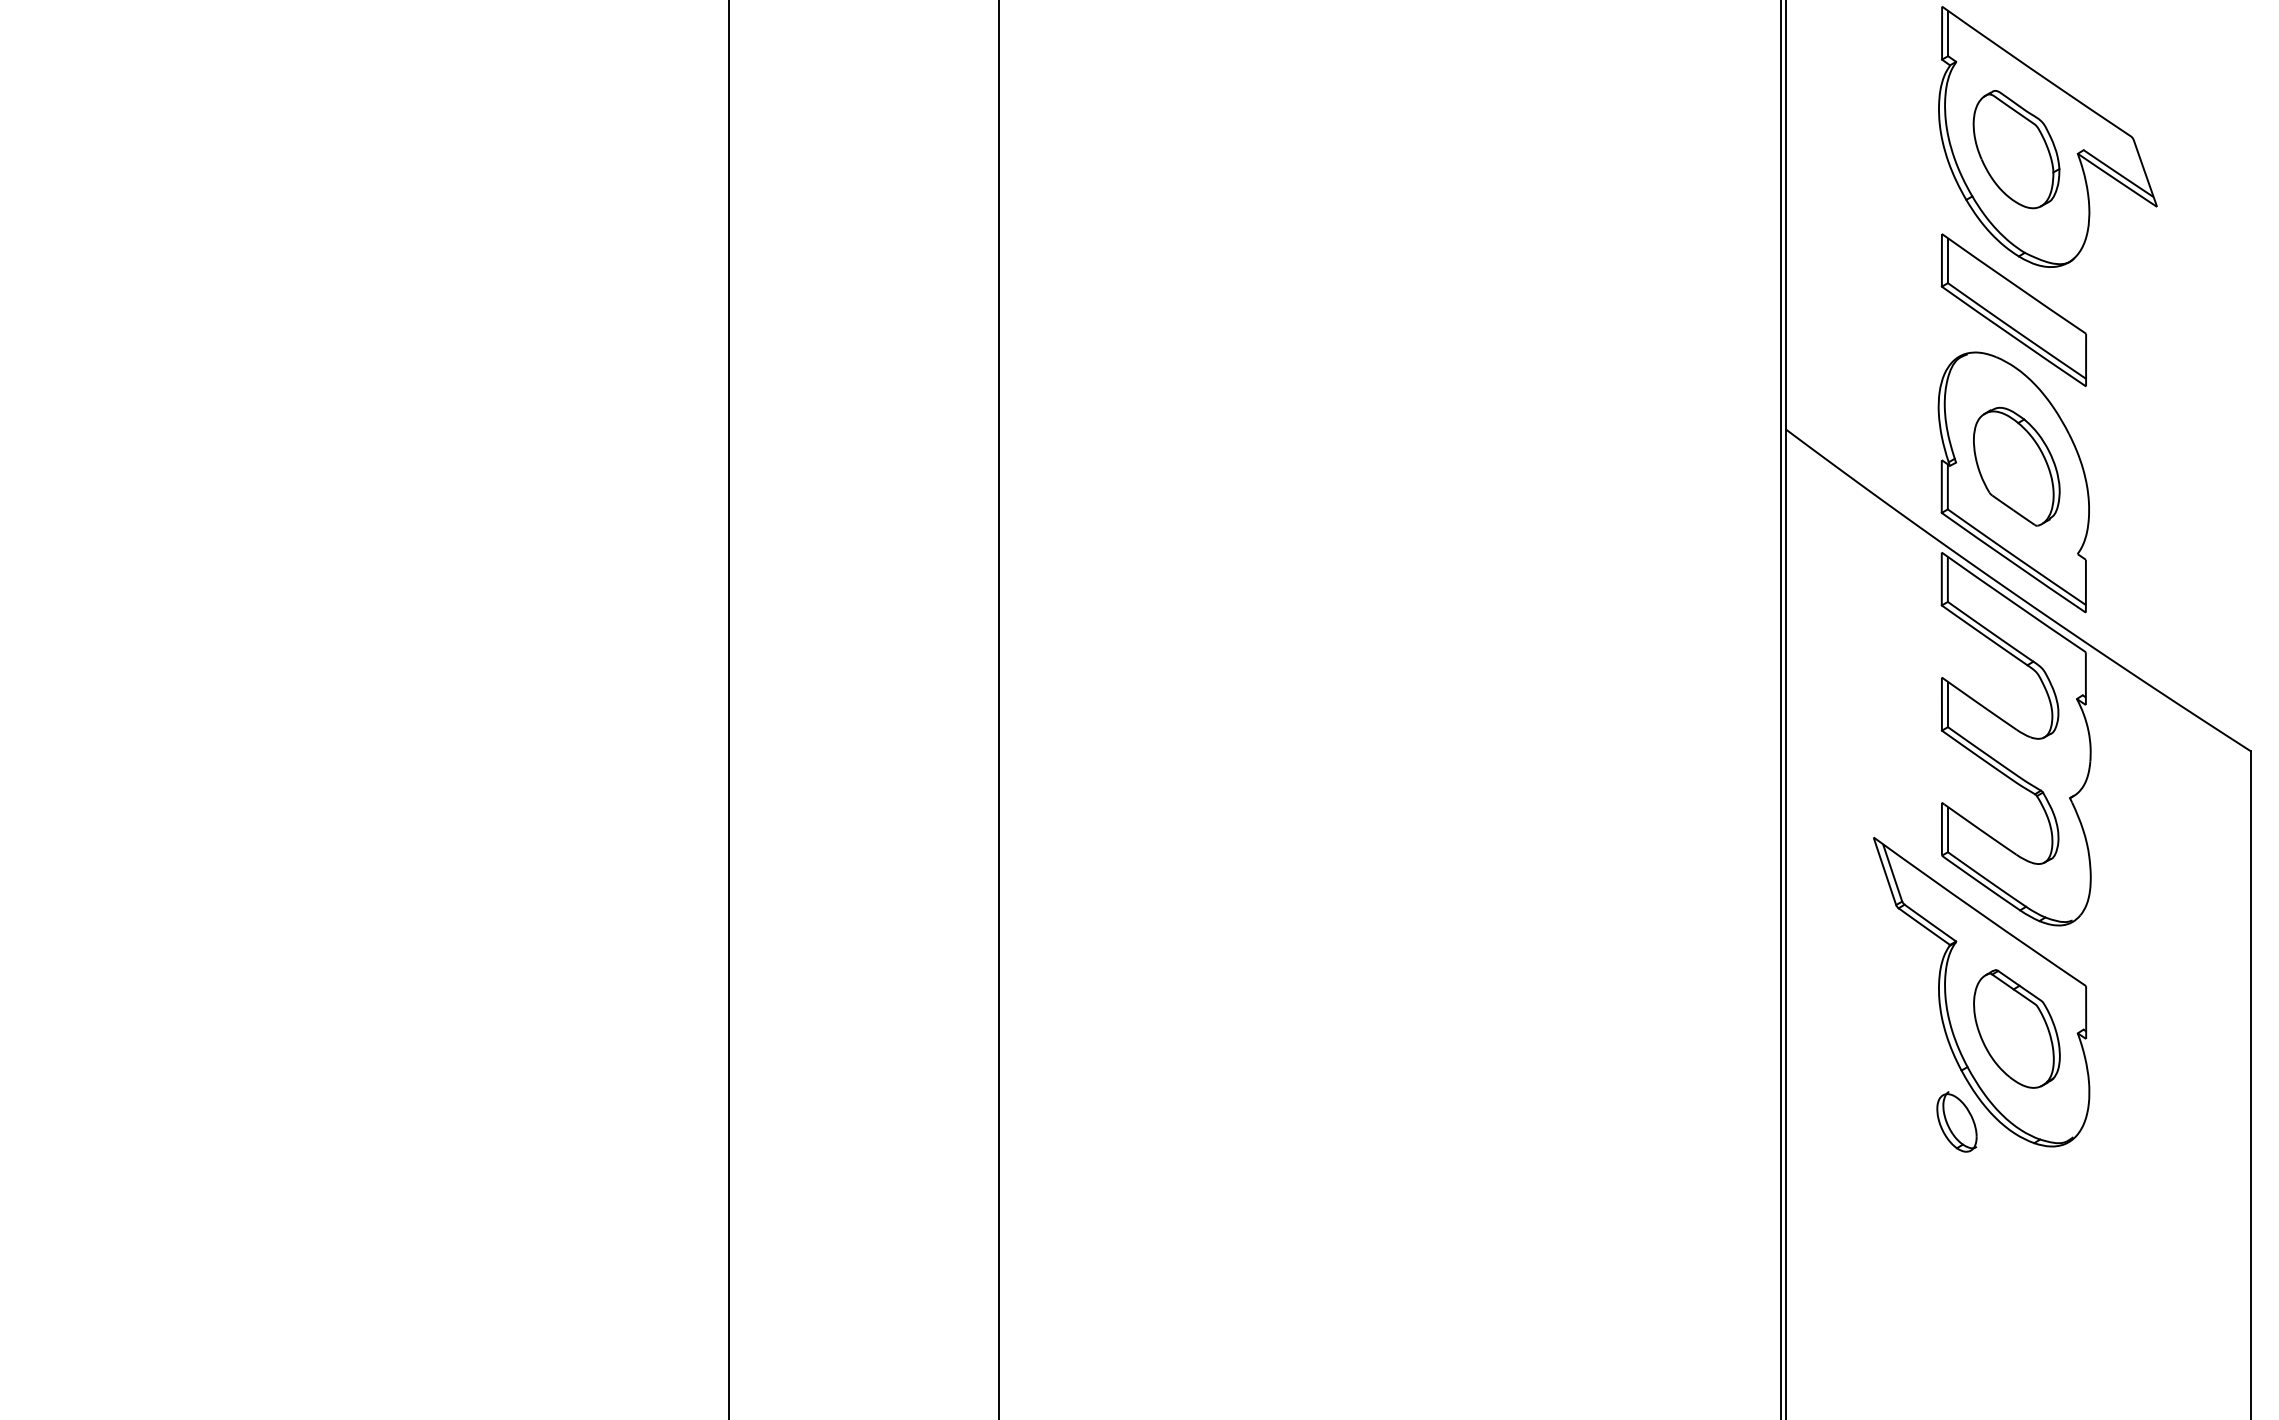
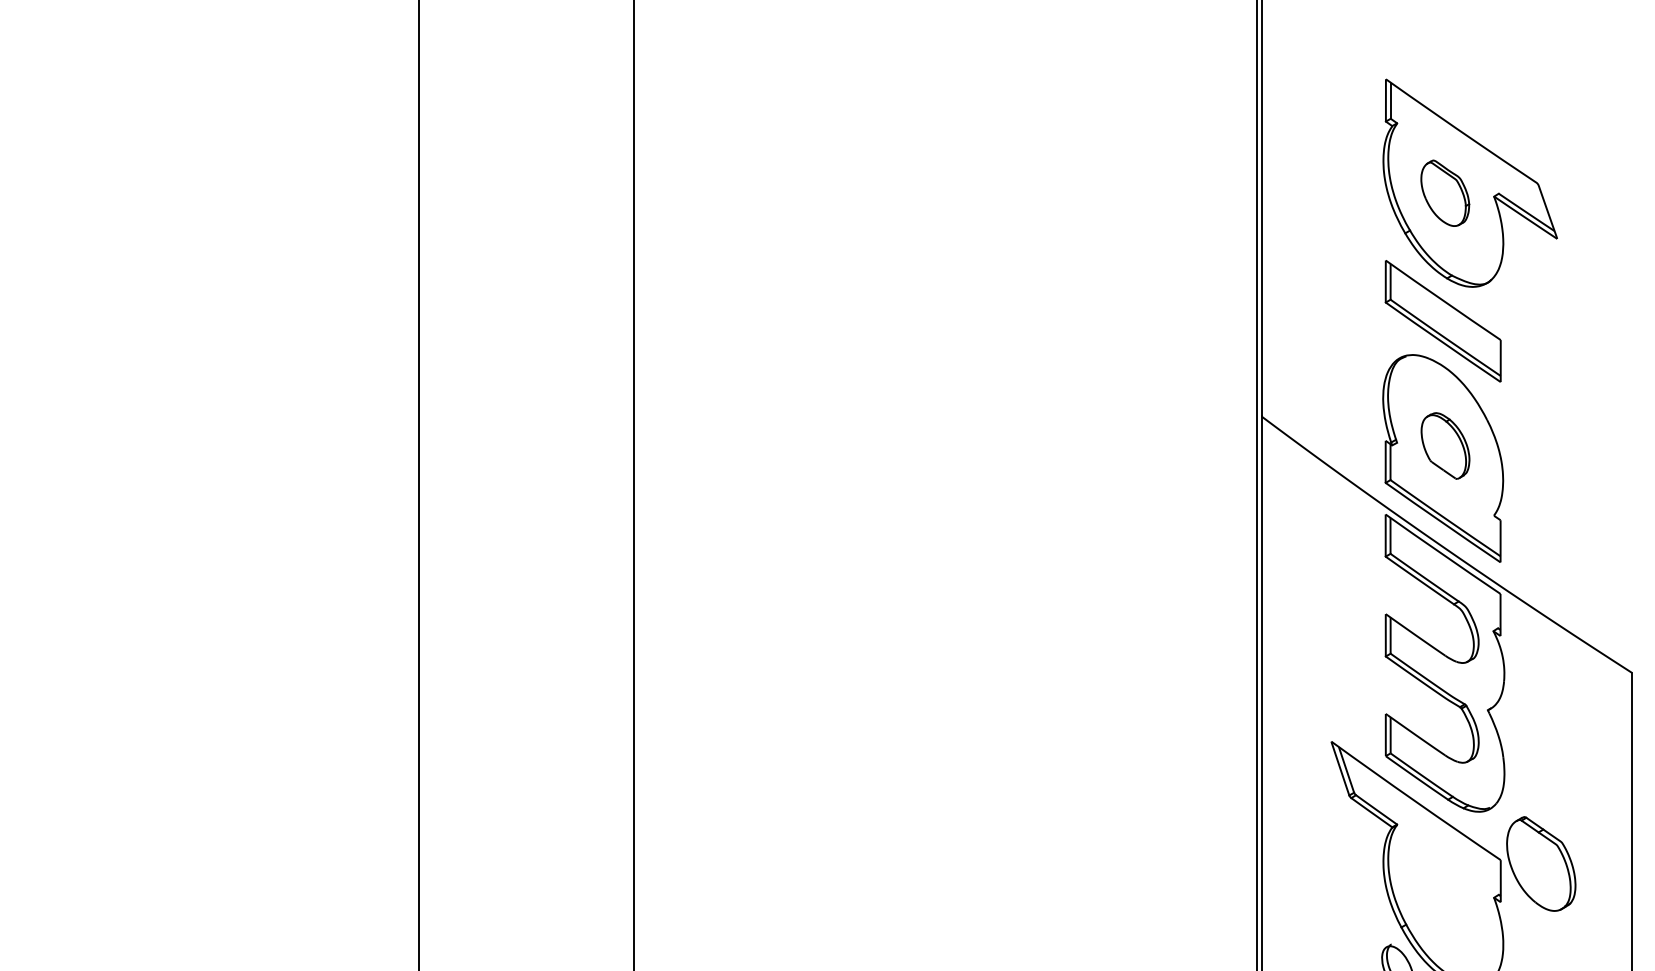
part: (2016, 149) -> (1445, 193), size x0.7
part: (2016, 466) -> (1445, 445), size x0.7
part: (2016, 1028) -> (1540, 863), moved

